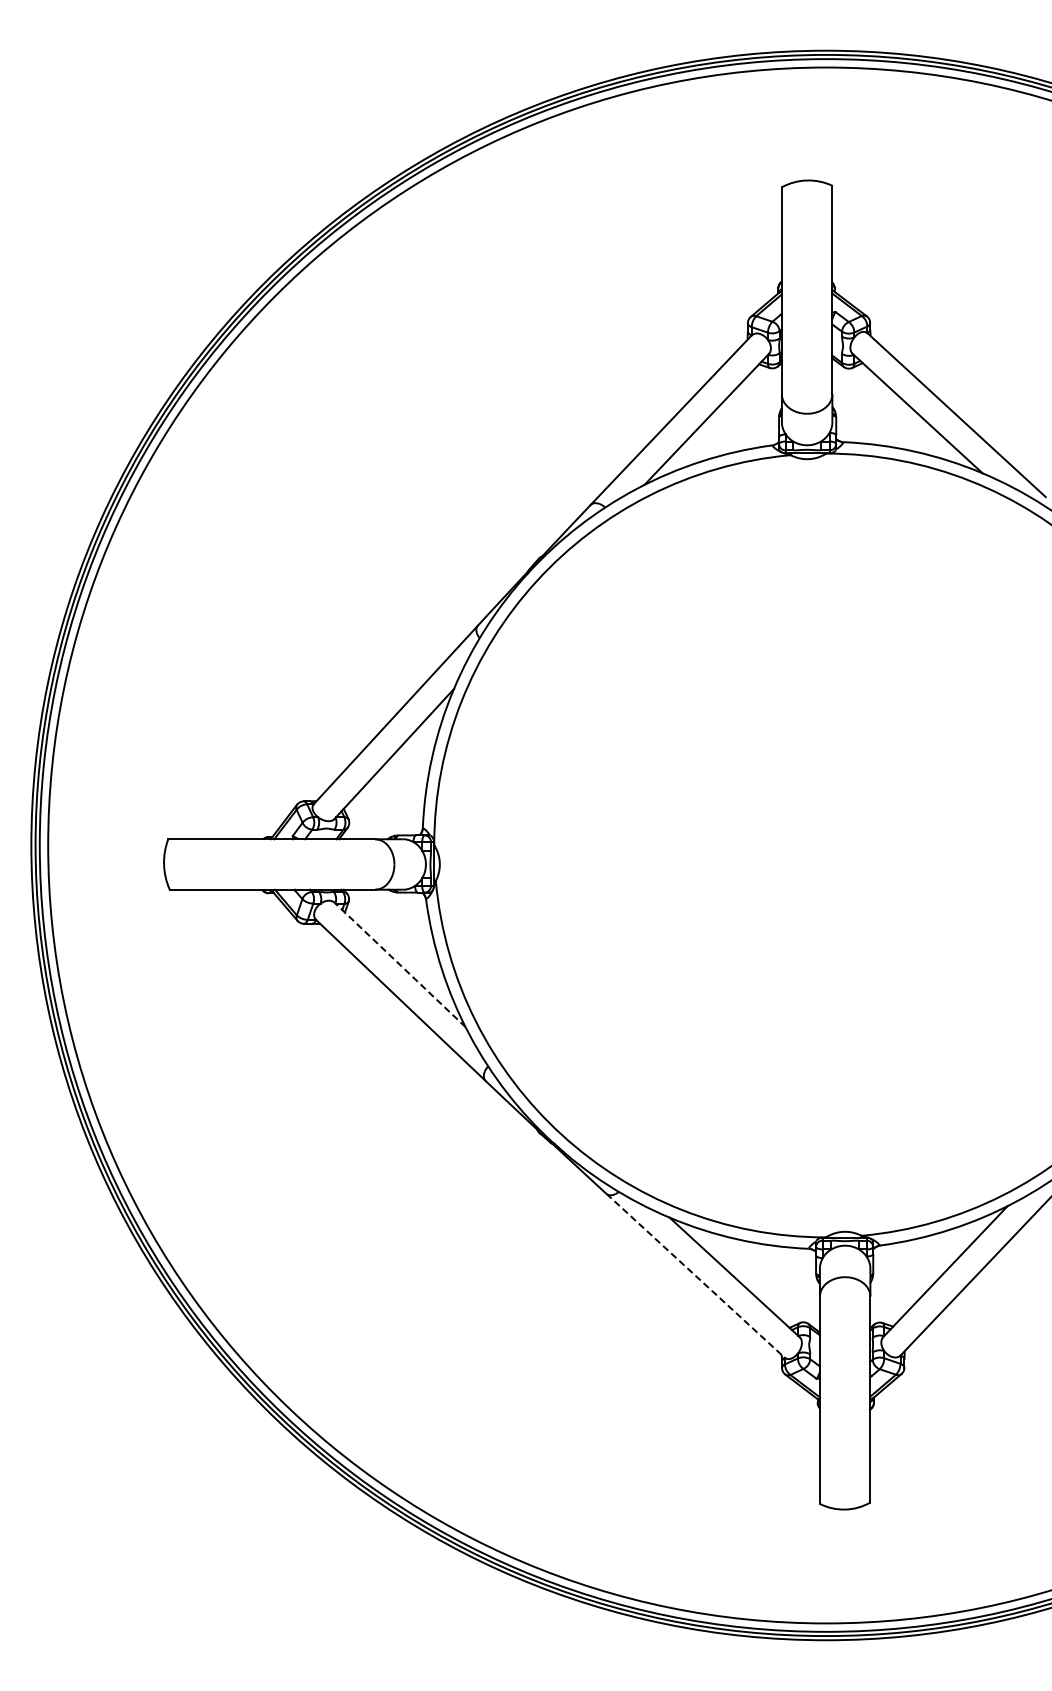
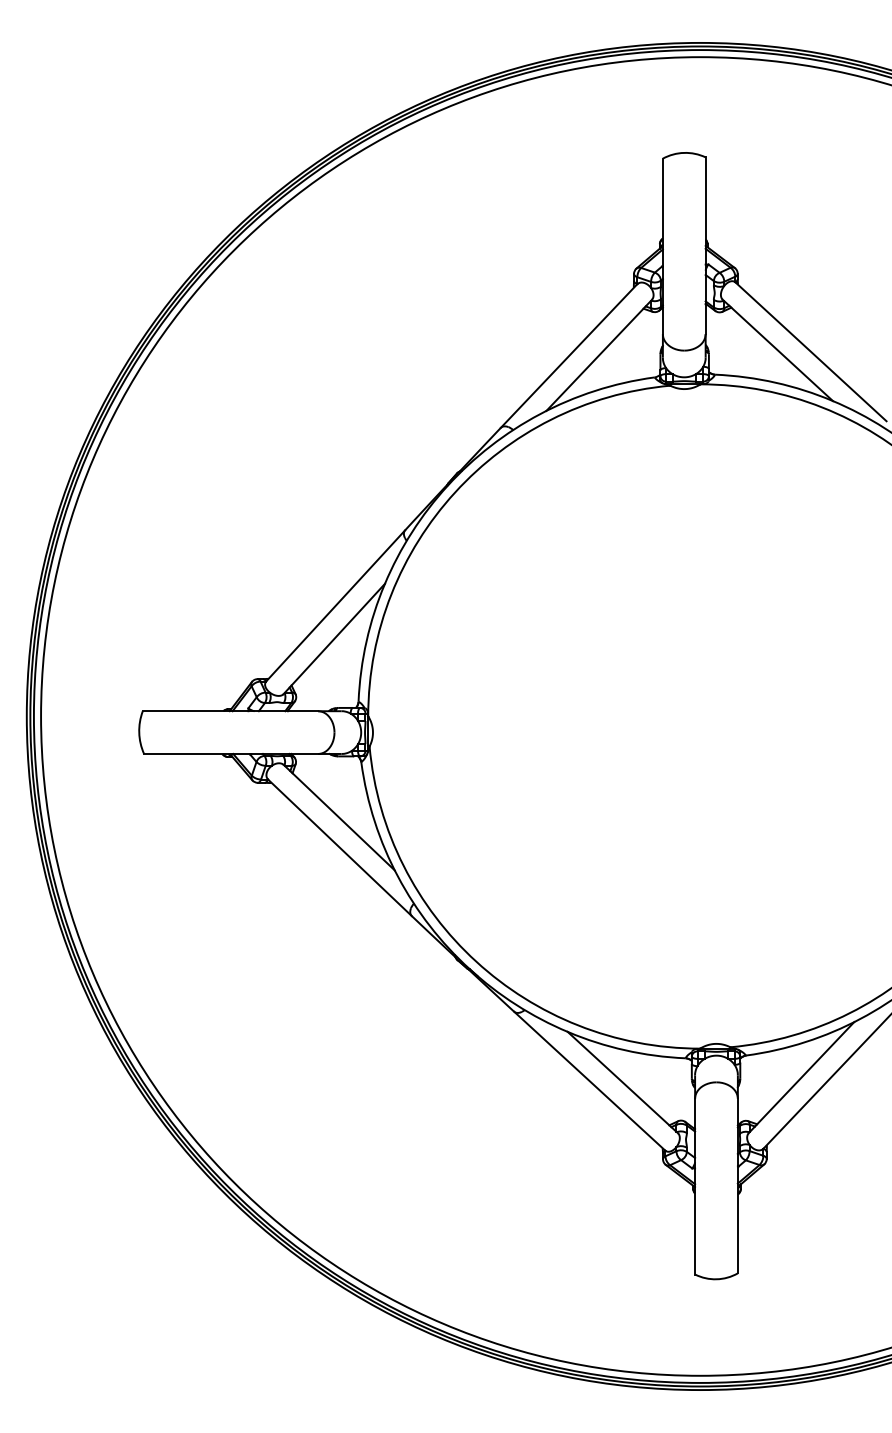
line: (399, 964) -> (338, 817), dashed -> solid
line: (695, 1276) -> (589, 1081), dashed -> solid

